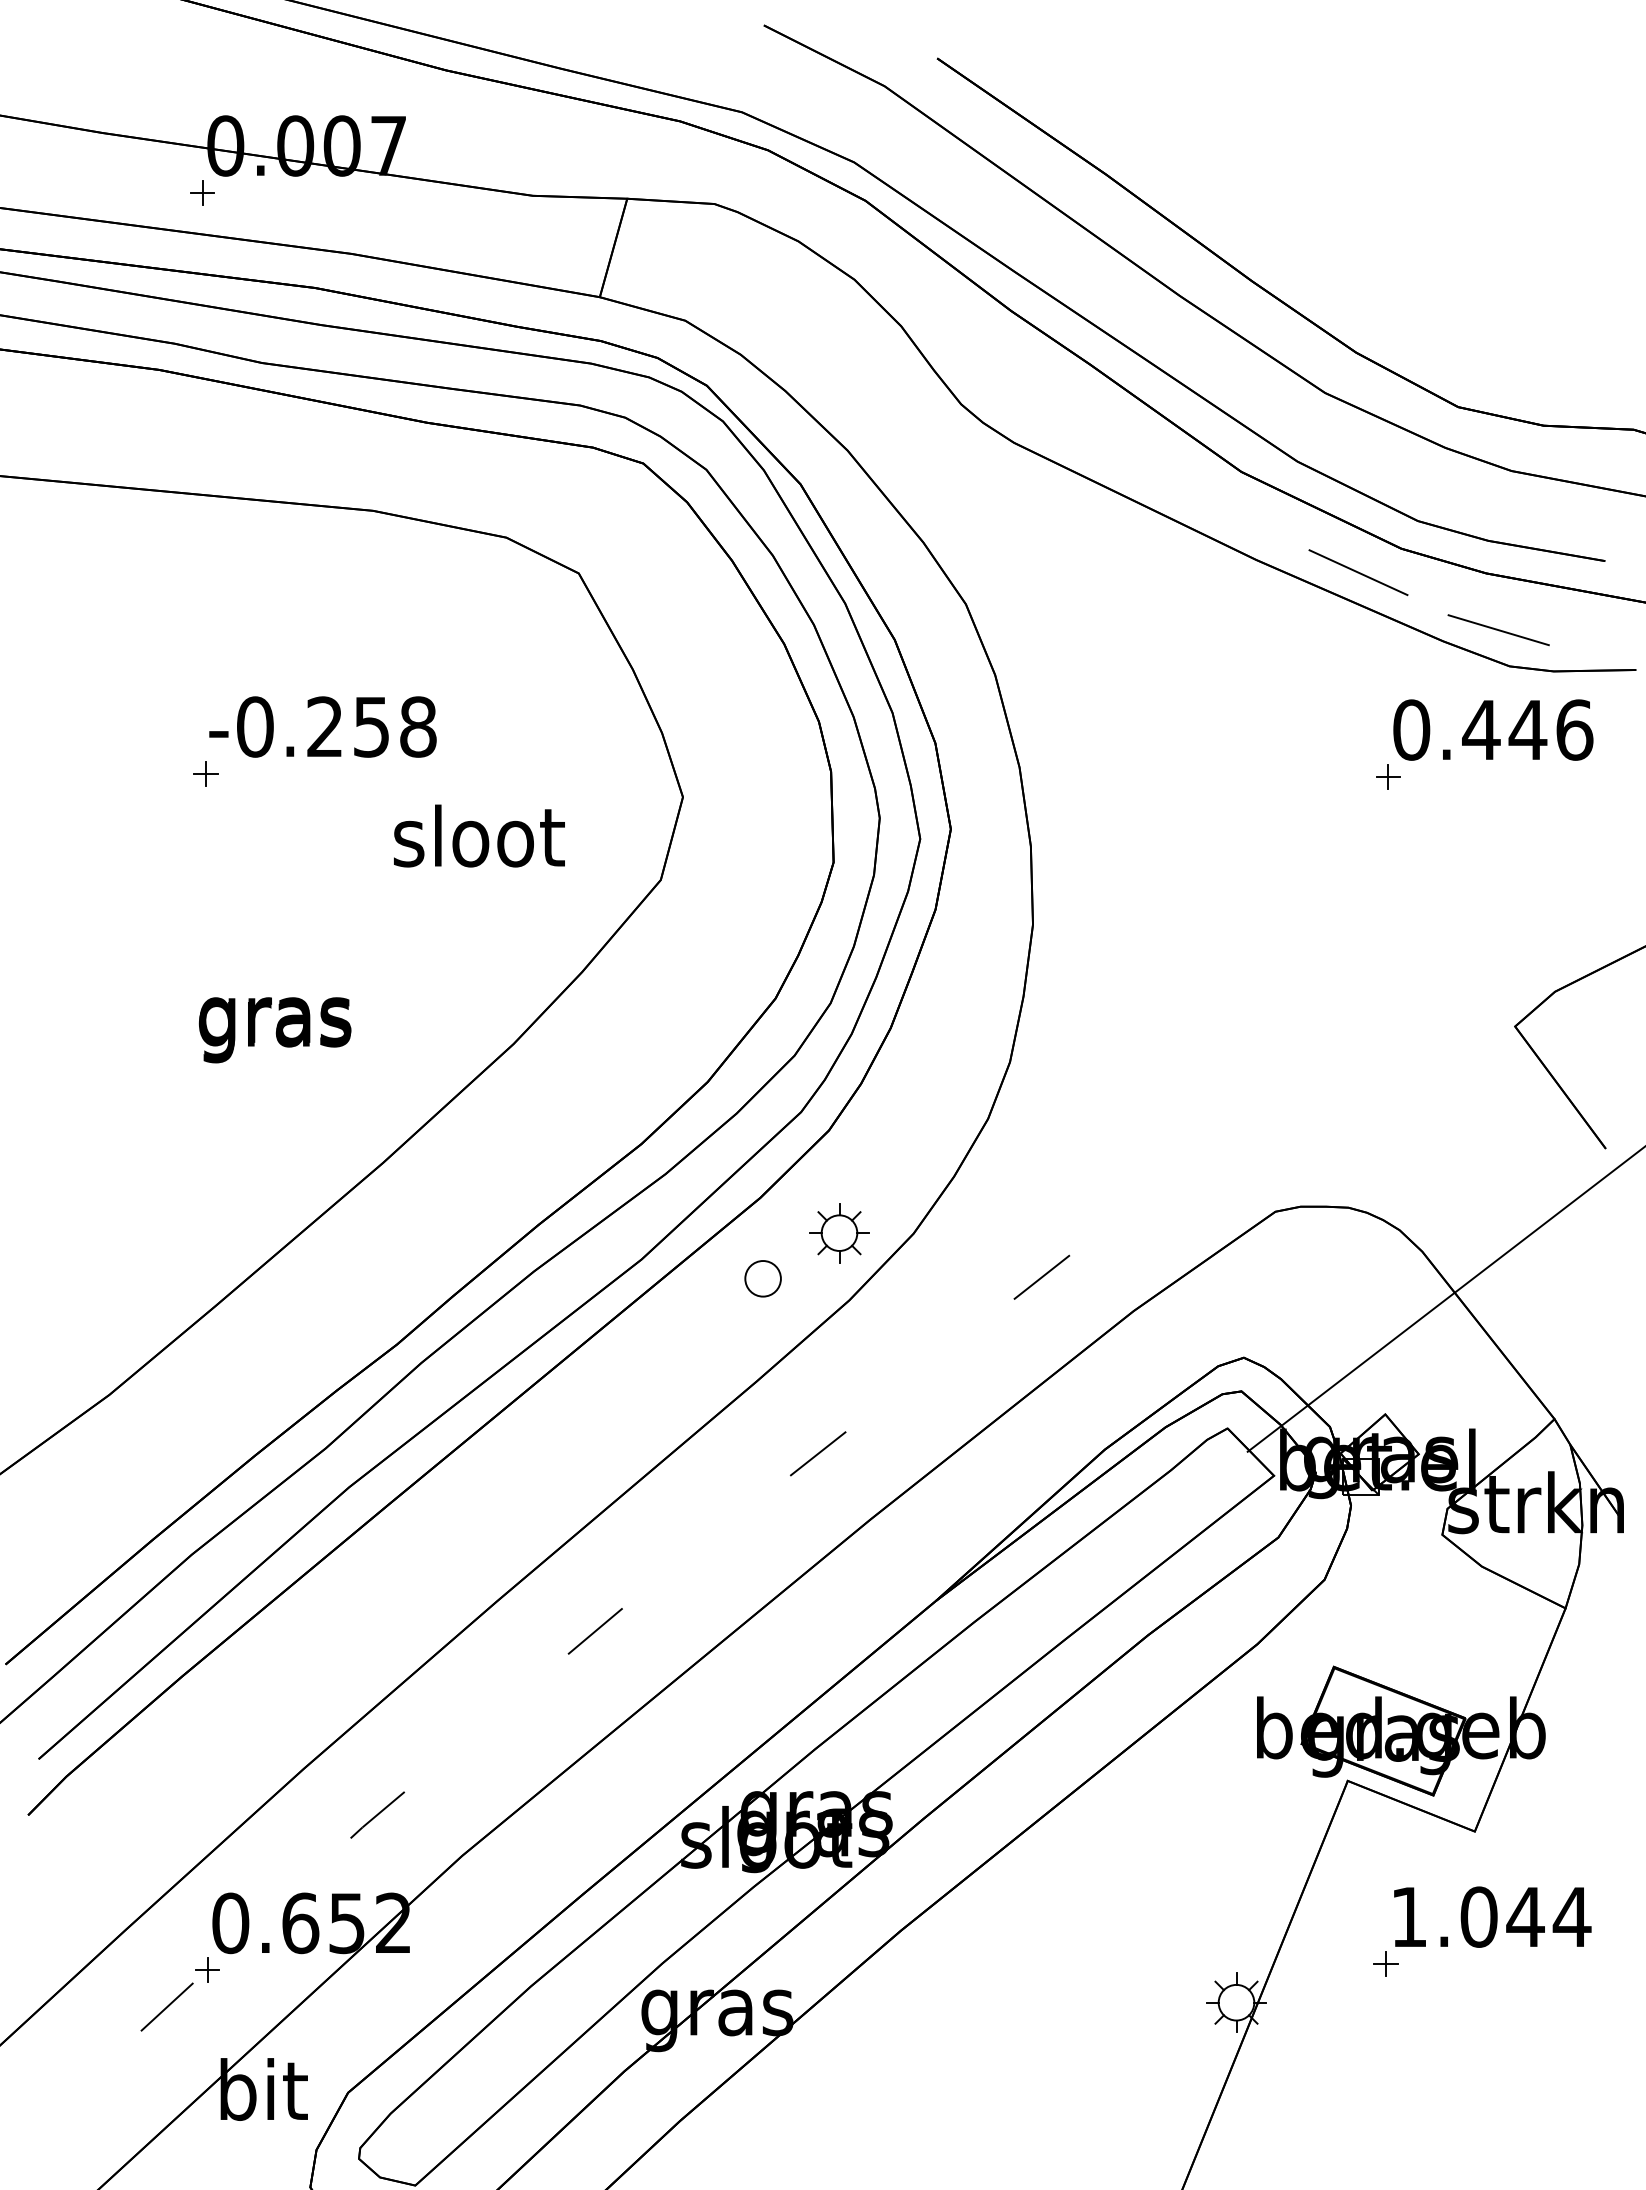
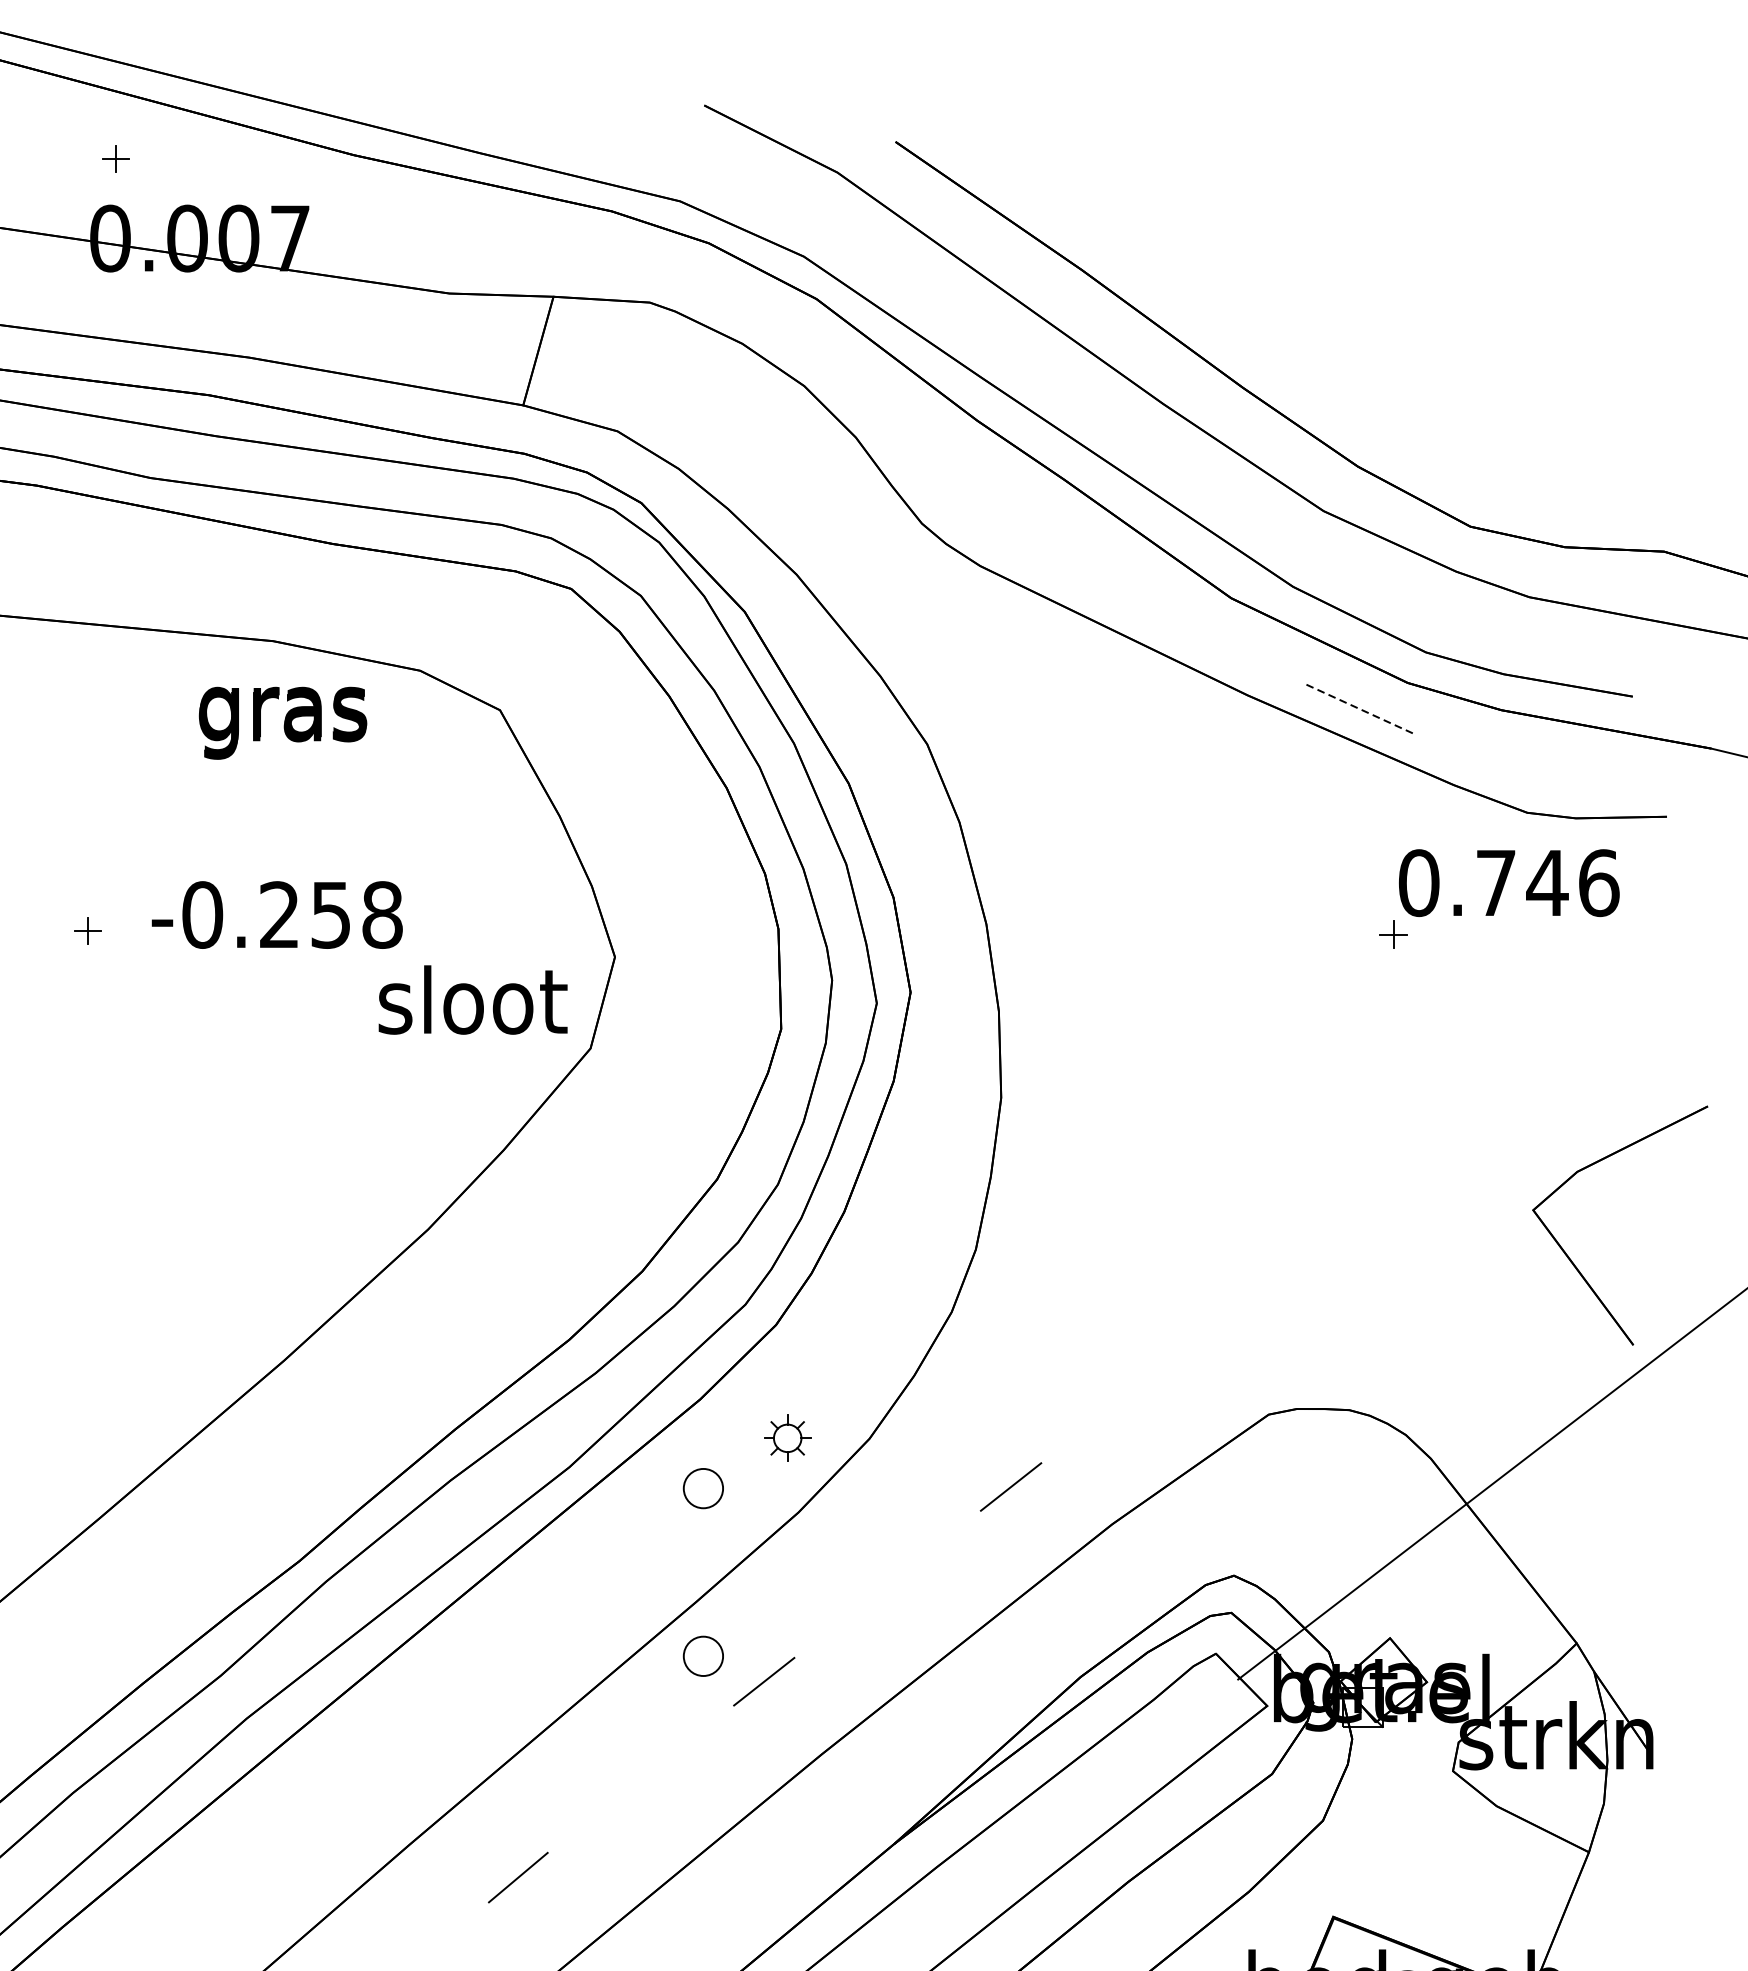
part: (202, 192) -> (115, 158), moved
line: (1358, 572) -> (1360, 709), solid -> dashed
line: (1498, 630) -> (1514, 773), removed
text: (322, 726) -> (276, 914), moved
text: (1481, 729) -> (1496, 882), 0.446 -> 0.746
text: (479, 835) -> (473, 999), moved
text: (275, 1030) -> (283, 723), moved
part: (839, 1233) -> (787, 1438), size x0.7
part: (762, 1430) -> (702, 1655), added

